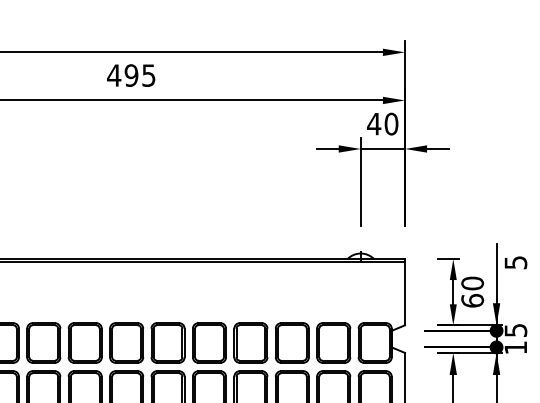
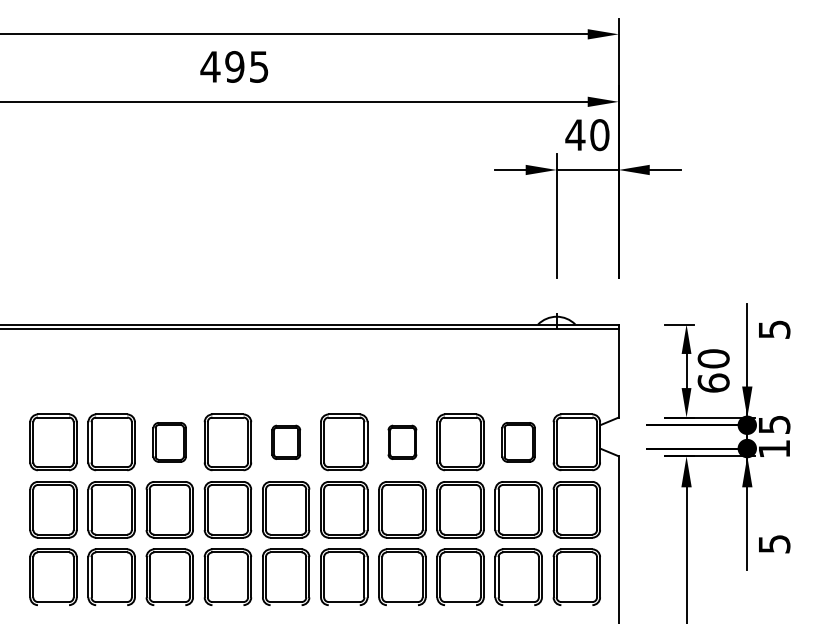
part: (85, 343) -> (169, 442), size x0.7
part: (168, 343) -> (286, 442), size x0.6
part: (250, 343) -> (402, 442), size x0.6
part: (333, 343) -> (518, 442), size x0.7

